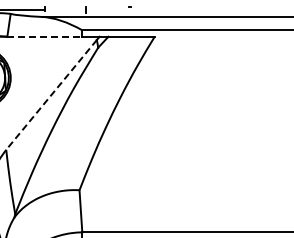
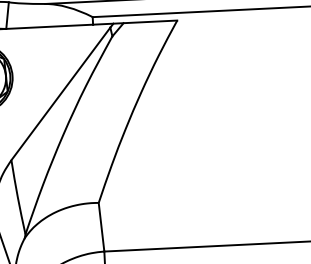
line: (45, 36) -> (50, 26), dashed -> solid
line: (51, 95) -> (60, 94), dashed -> solid

